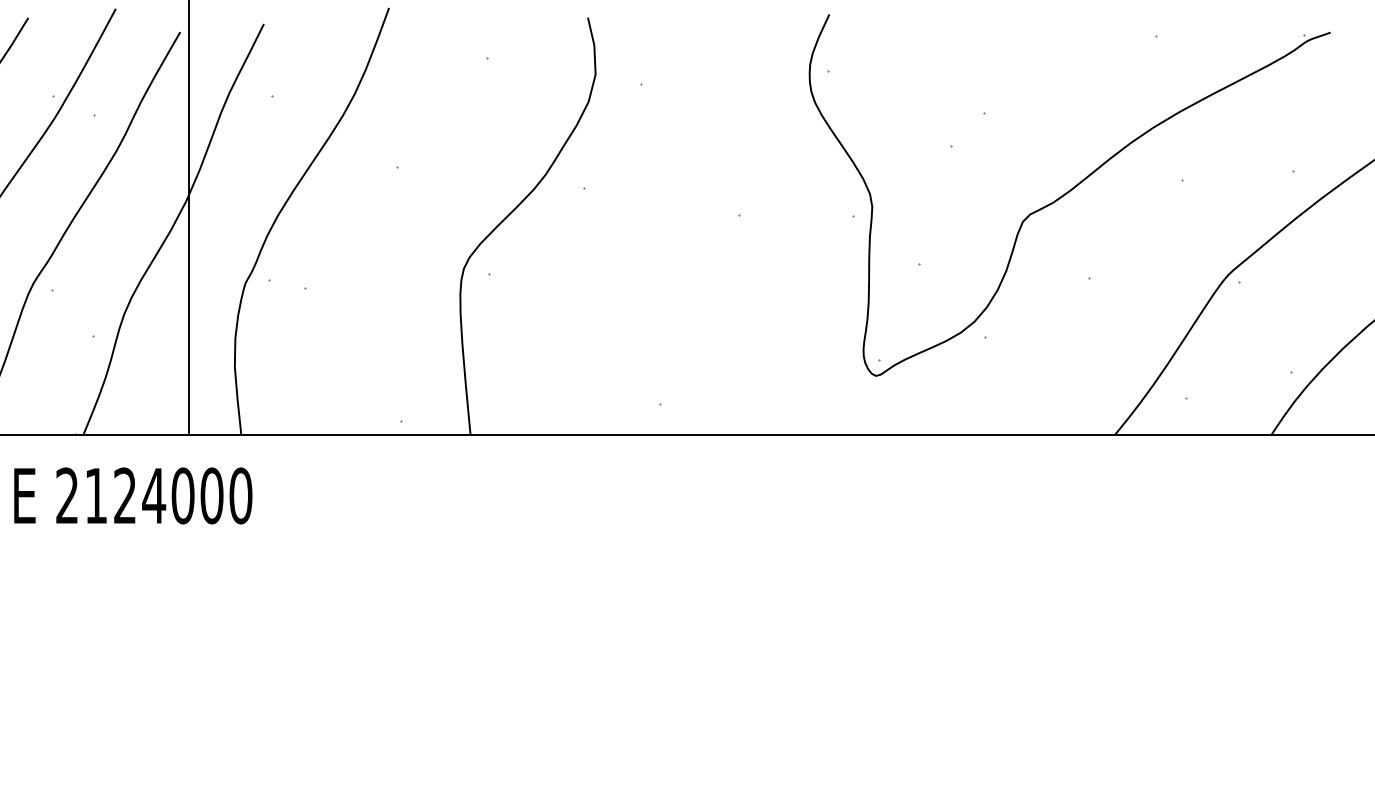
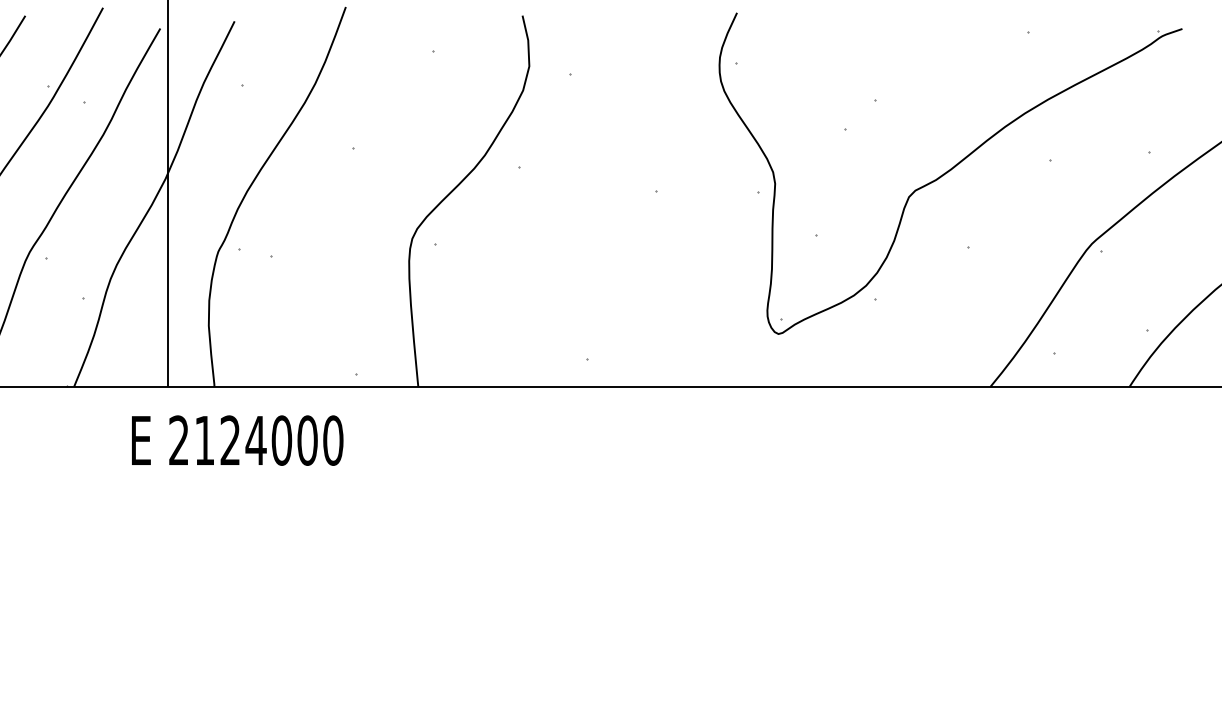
text: (133, 495) -> (237, 440), moved

